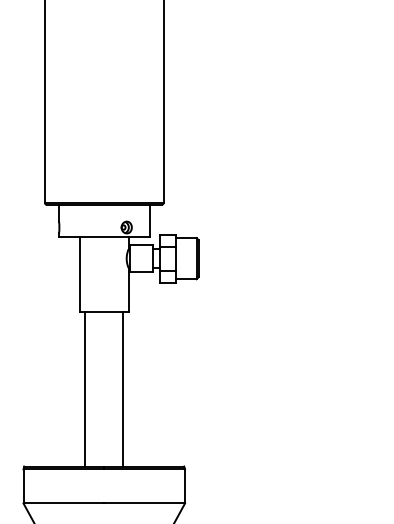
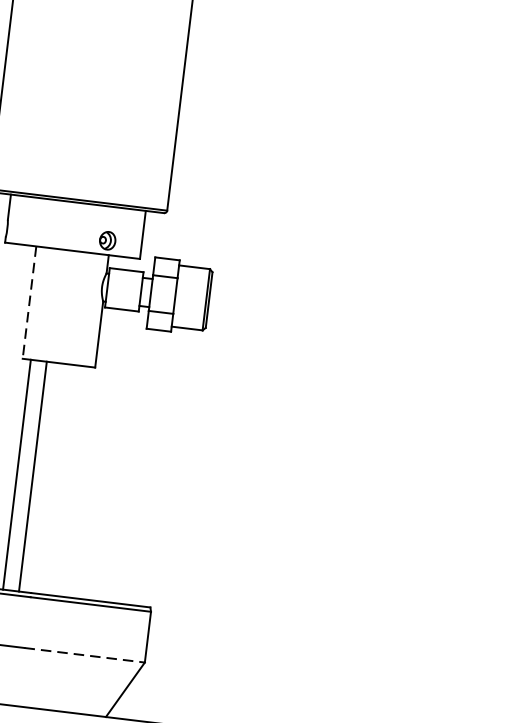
line: (79, 274) -> (28, 302), solid -> dashed
line: (123, 389) -> (33, 476), moved
line: (145, 503) -> (85, 655), solid -> dashed

